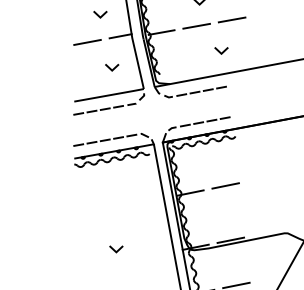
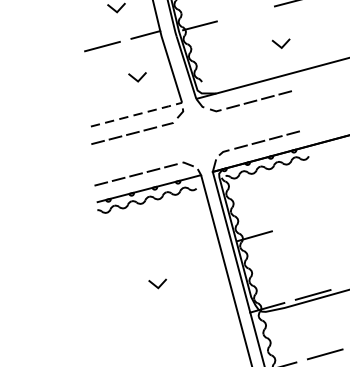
line: (196, 25) -> (245, 12), removed
line: (110, 95) -> (138, 114), solid -> dashed
line: (225, 185) -> (300, 222), removed
line: (117, 249) -> (159, 284), moved

